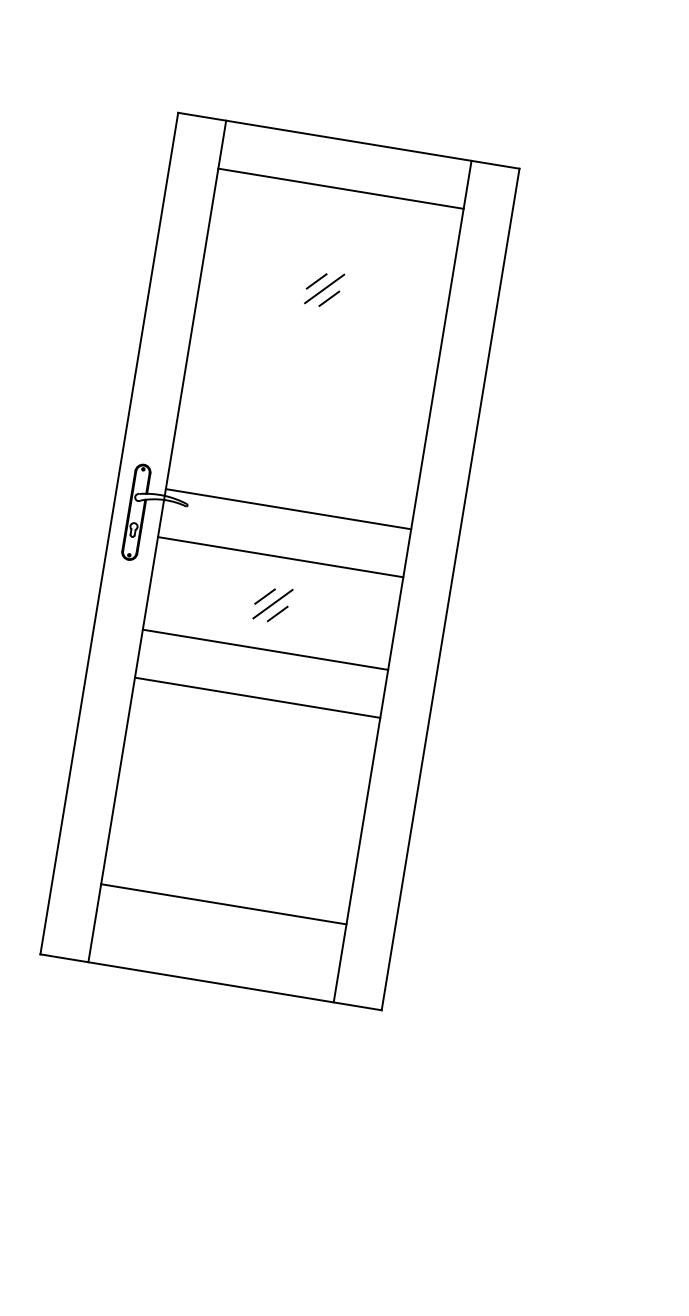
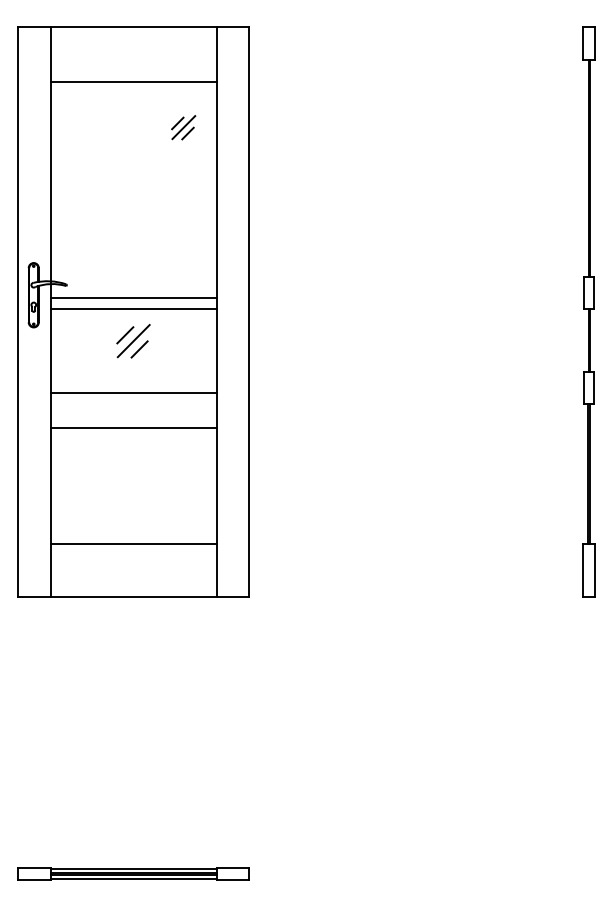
line: (340, 188) -> (133, 81), moved
part: (324, 288) -> (183, 127), moved
line: (288, 508) -> (133, 297), moved
part: (272, 603) -> (133, 340), size x1.4
line: (265, 649) -> (133, 392), moved
line: (257, 697) -> (133, 428), moved

